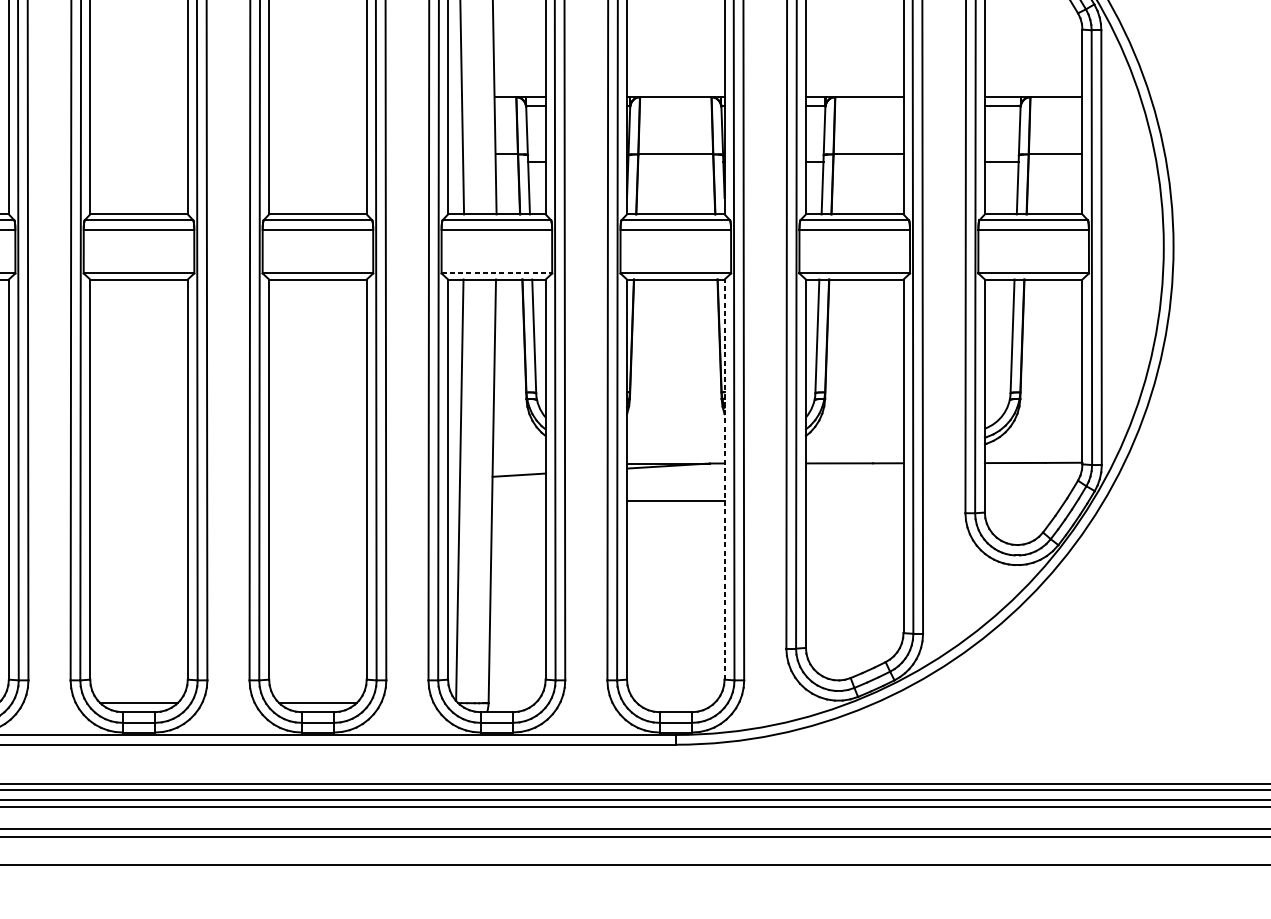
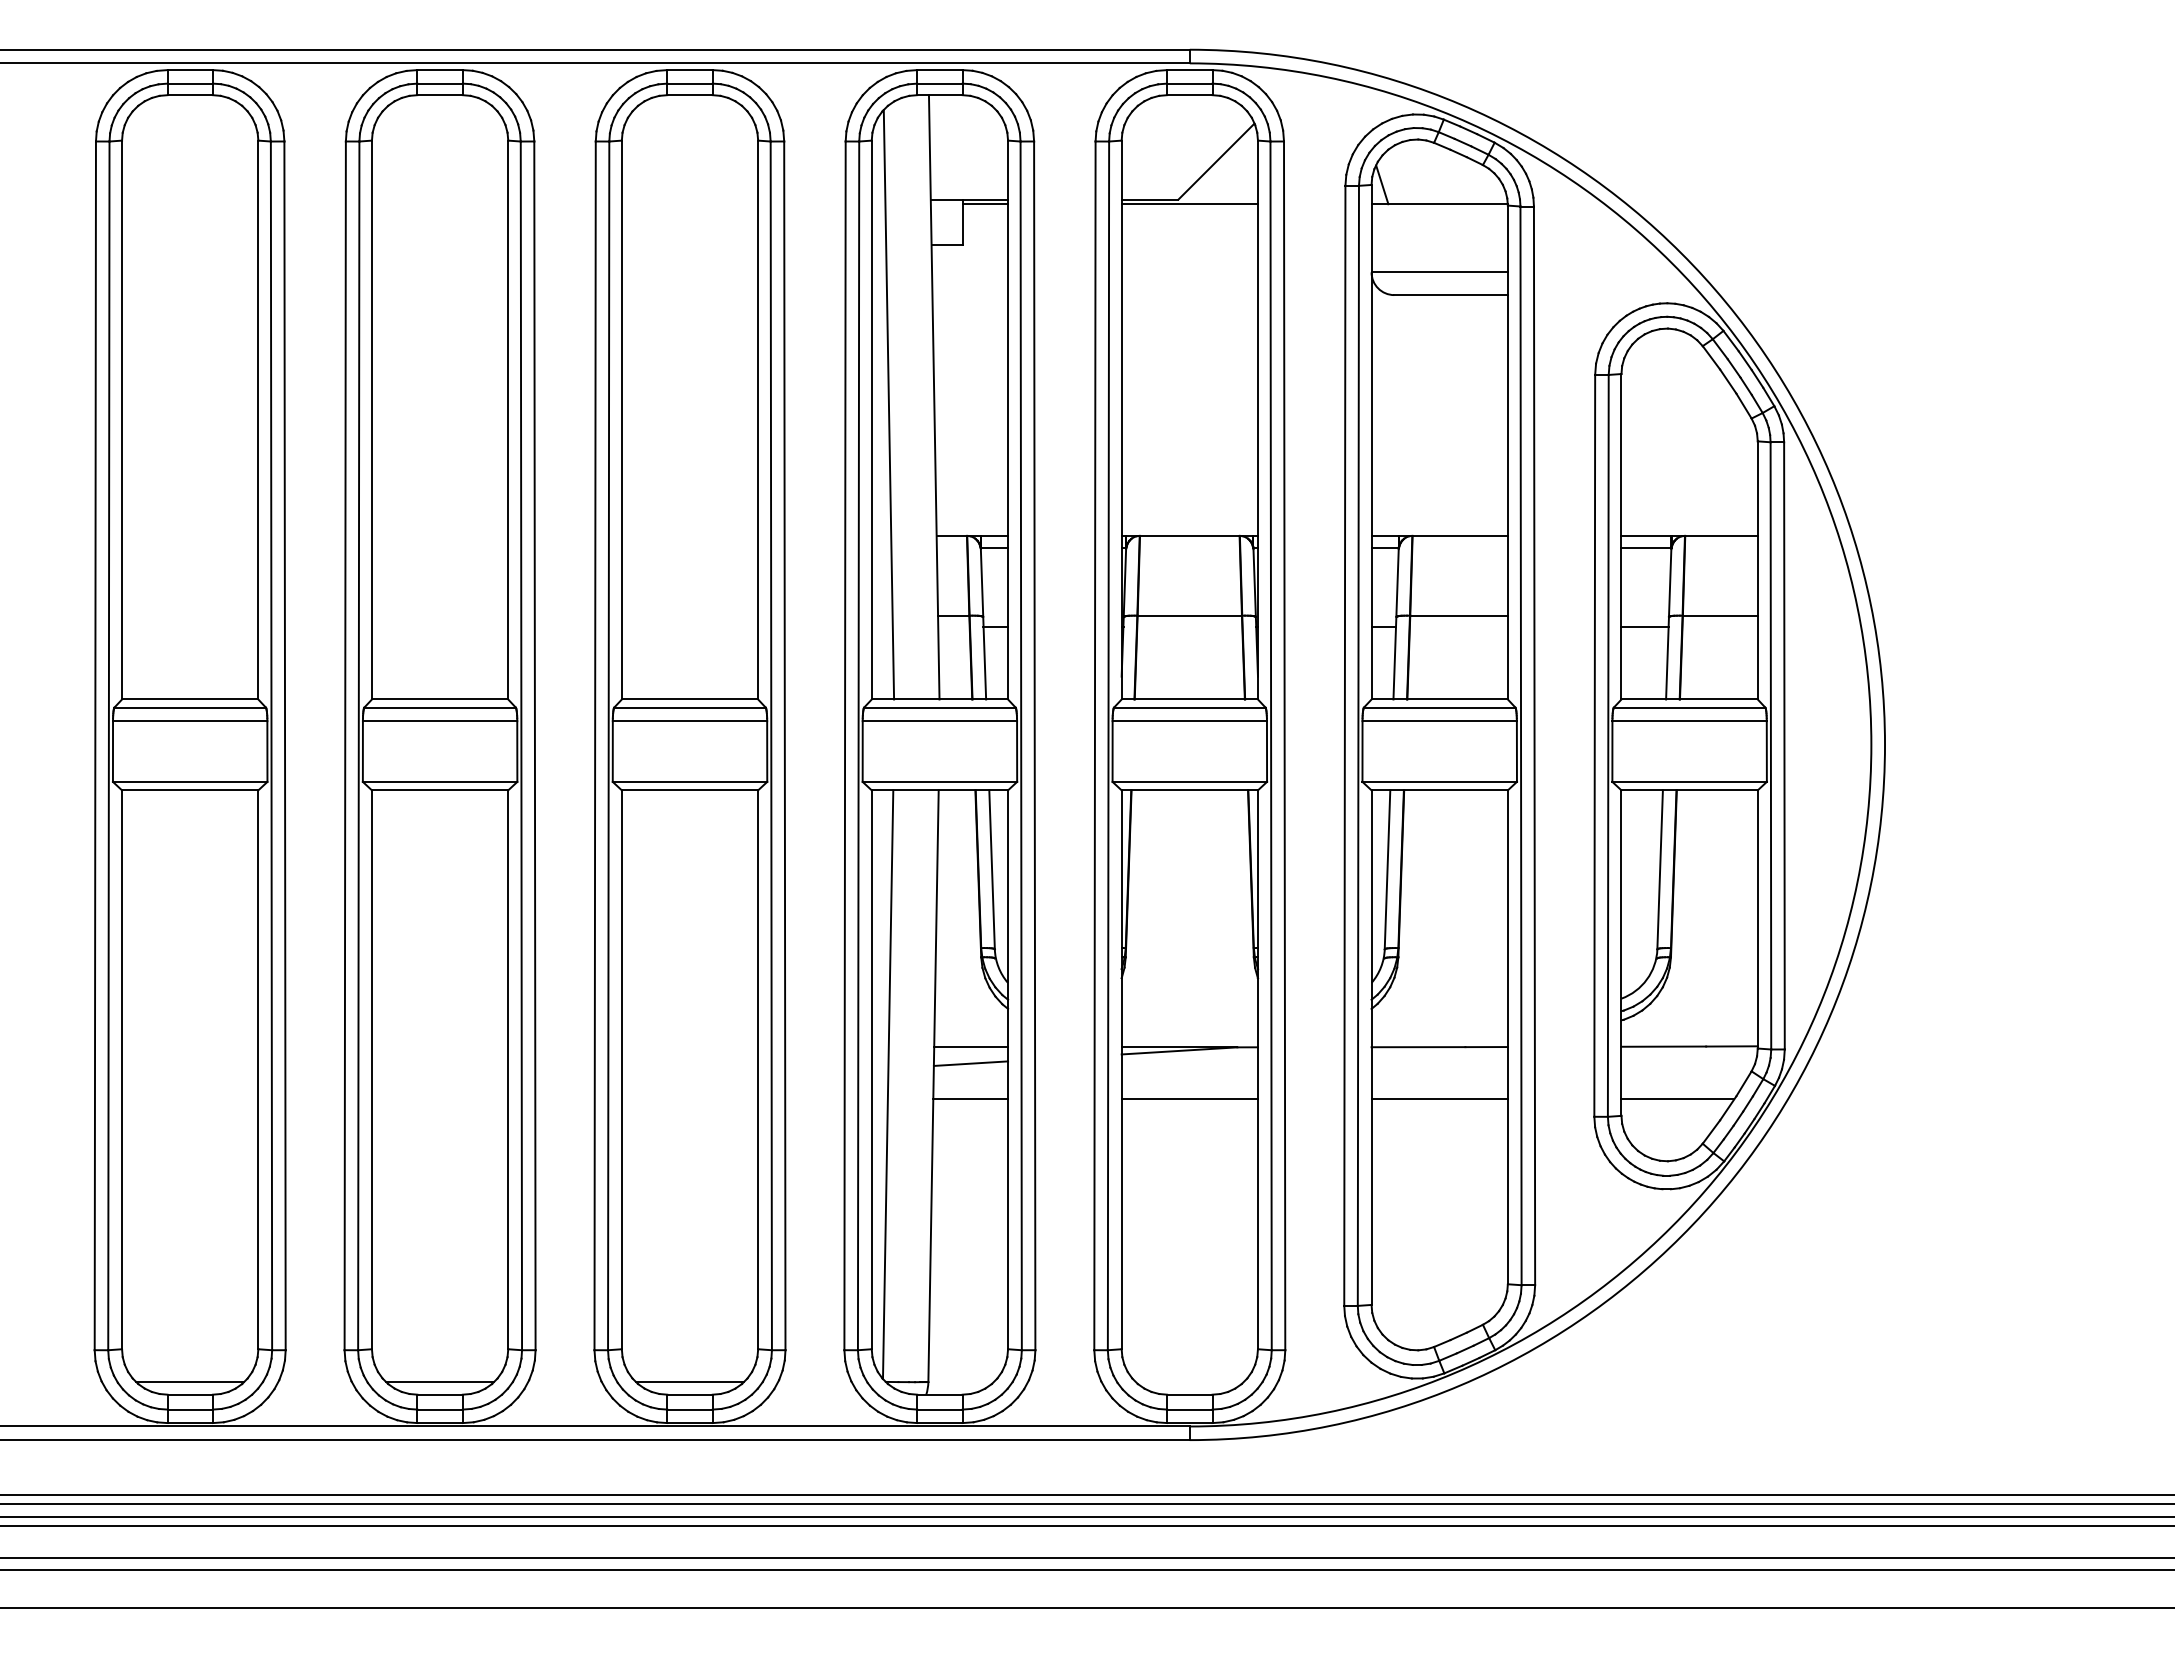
line: (497, 273) -> (940, 781), dashed -> solid
line: (519, 463) -> (971, 1047), added
line: (724, 479) -> (1257, 1069), dashed -> solid
line: (518, 500) -> (970, 1099), added
line: (854, 500) -> (1439, 1099), added
line: (1024, 500) -> (1677, 1099), added

